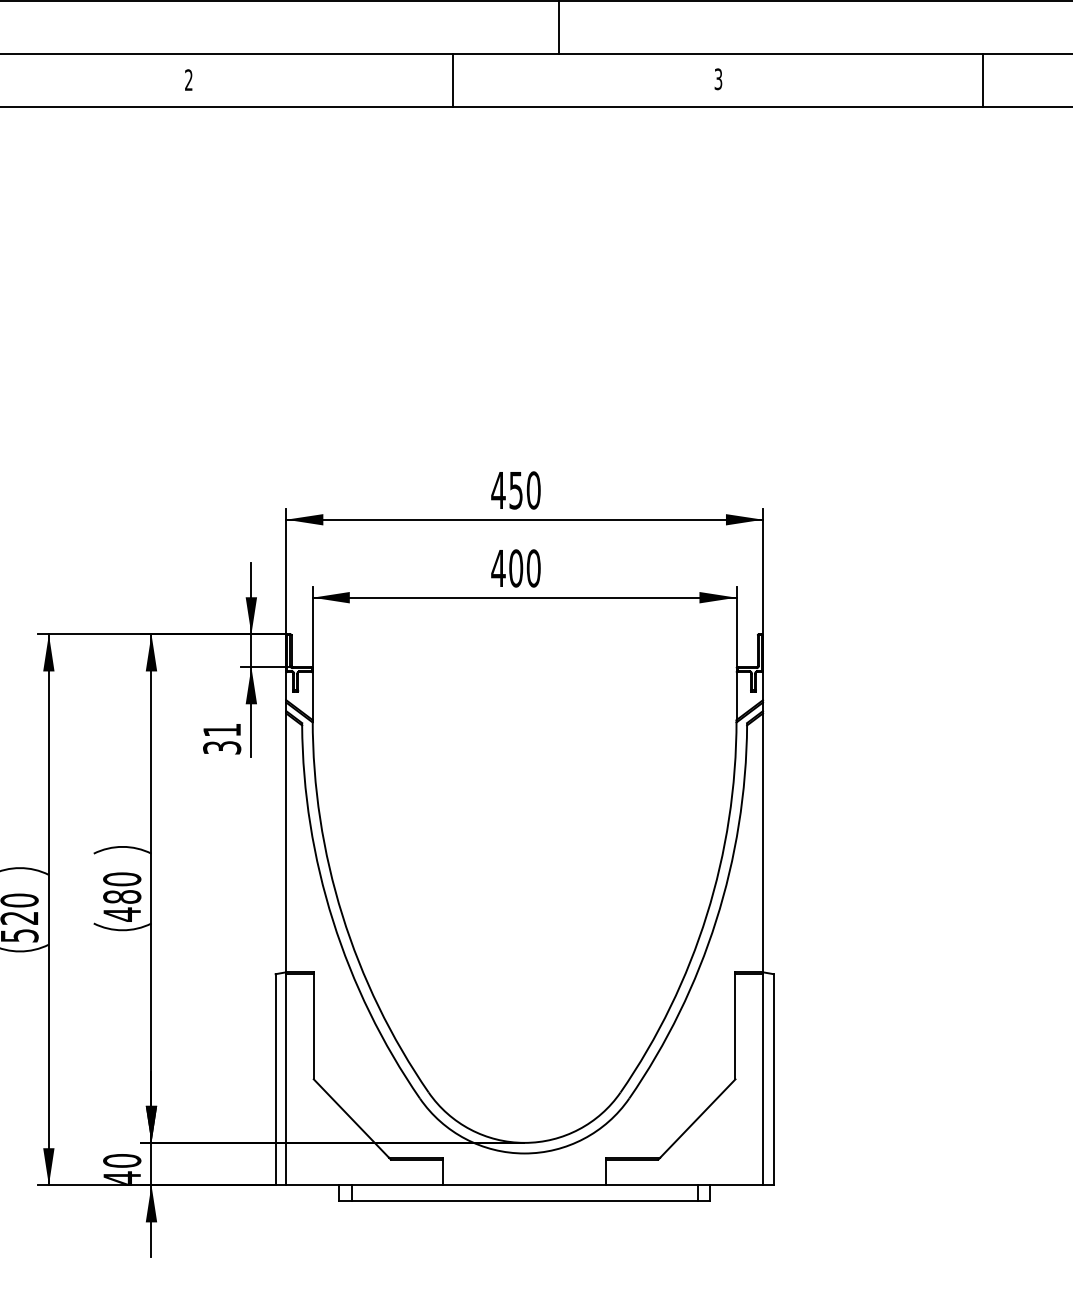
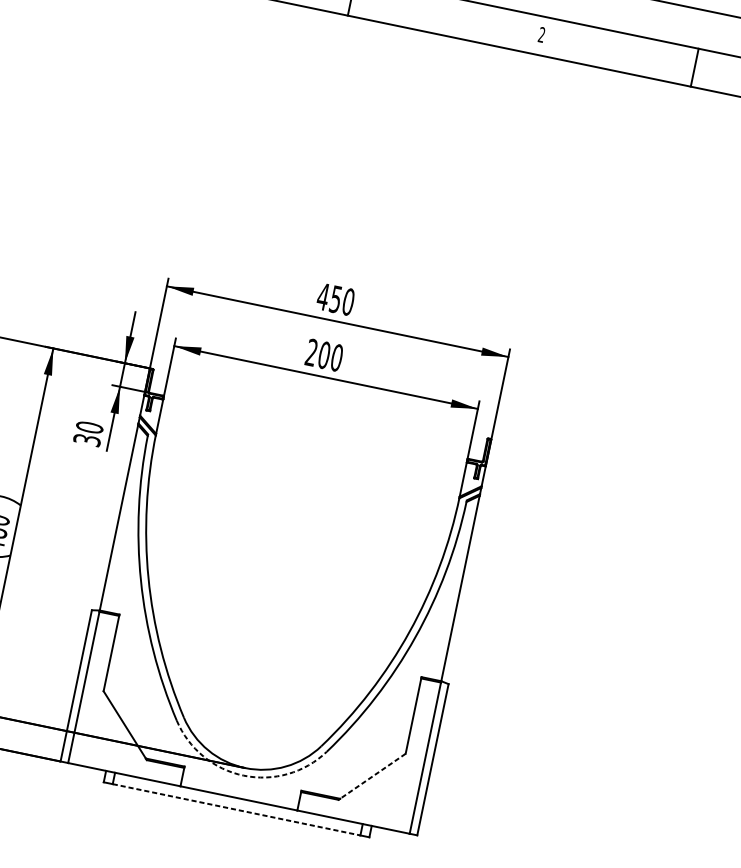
text: (718, 79) -> (541, 35), 3 -> 2
line: (983, 80) -> (694, 67), moved
text: (498, 567) -> (311, 352), 400 -> 200
text: (222, 730) -> (89, 427), 31 -> 30
line: (697, 1118) -> (372, 776), solid -> dashed
arc: (524, 1153) -> (243, 775), solid -> dashed
line: (524, 1201) -> (236, 810), solid -> dashed

